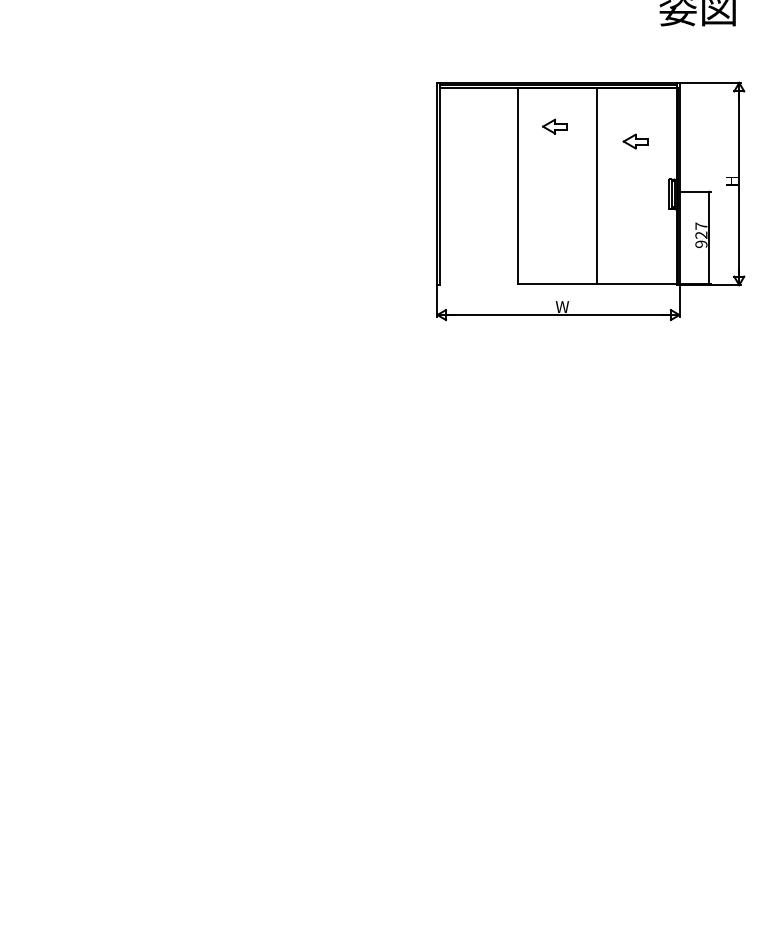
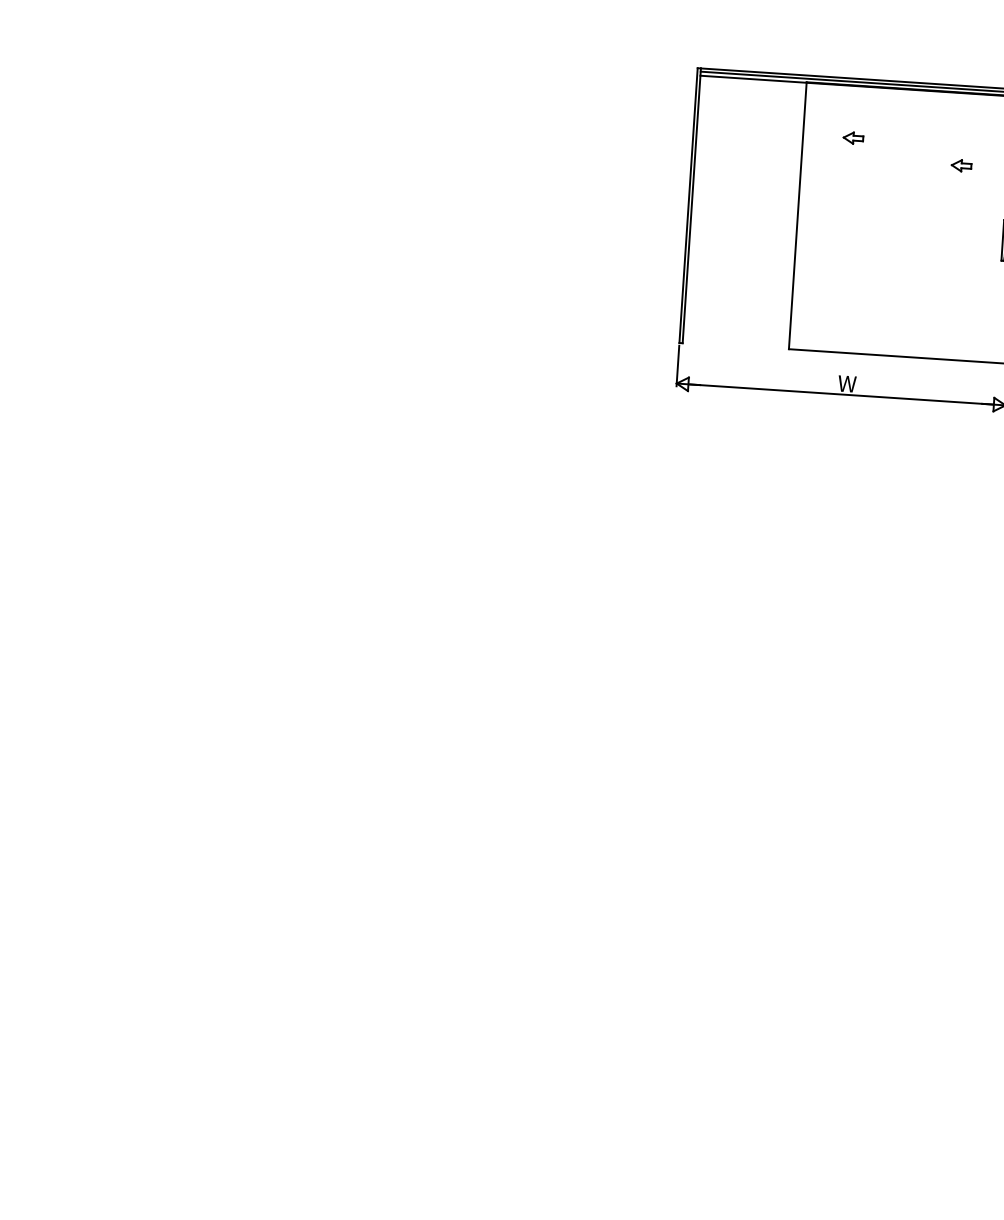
part: (554, 126) -> (852, 138), size x0.6
part: (635, 141) -> (961, 165), size x0.6
line: (596, 185) -> (904, 221), removed

